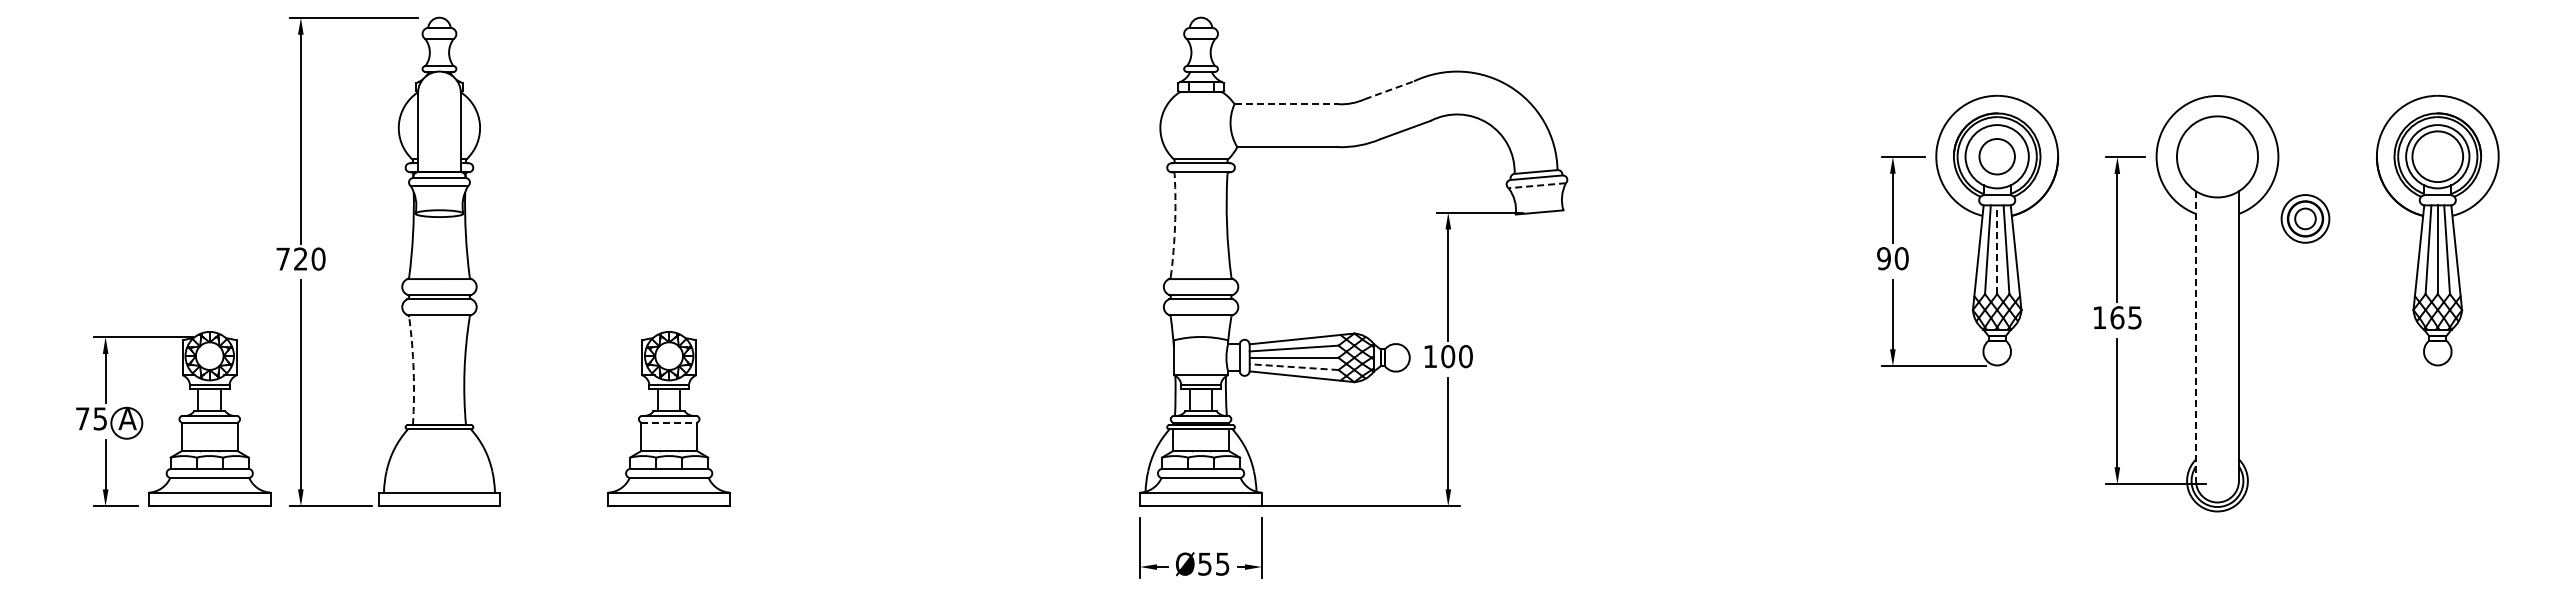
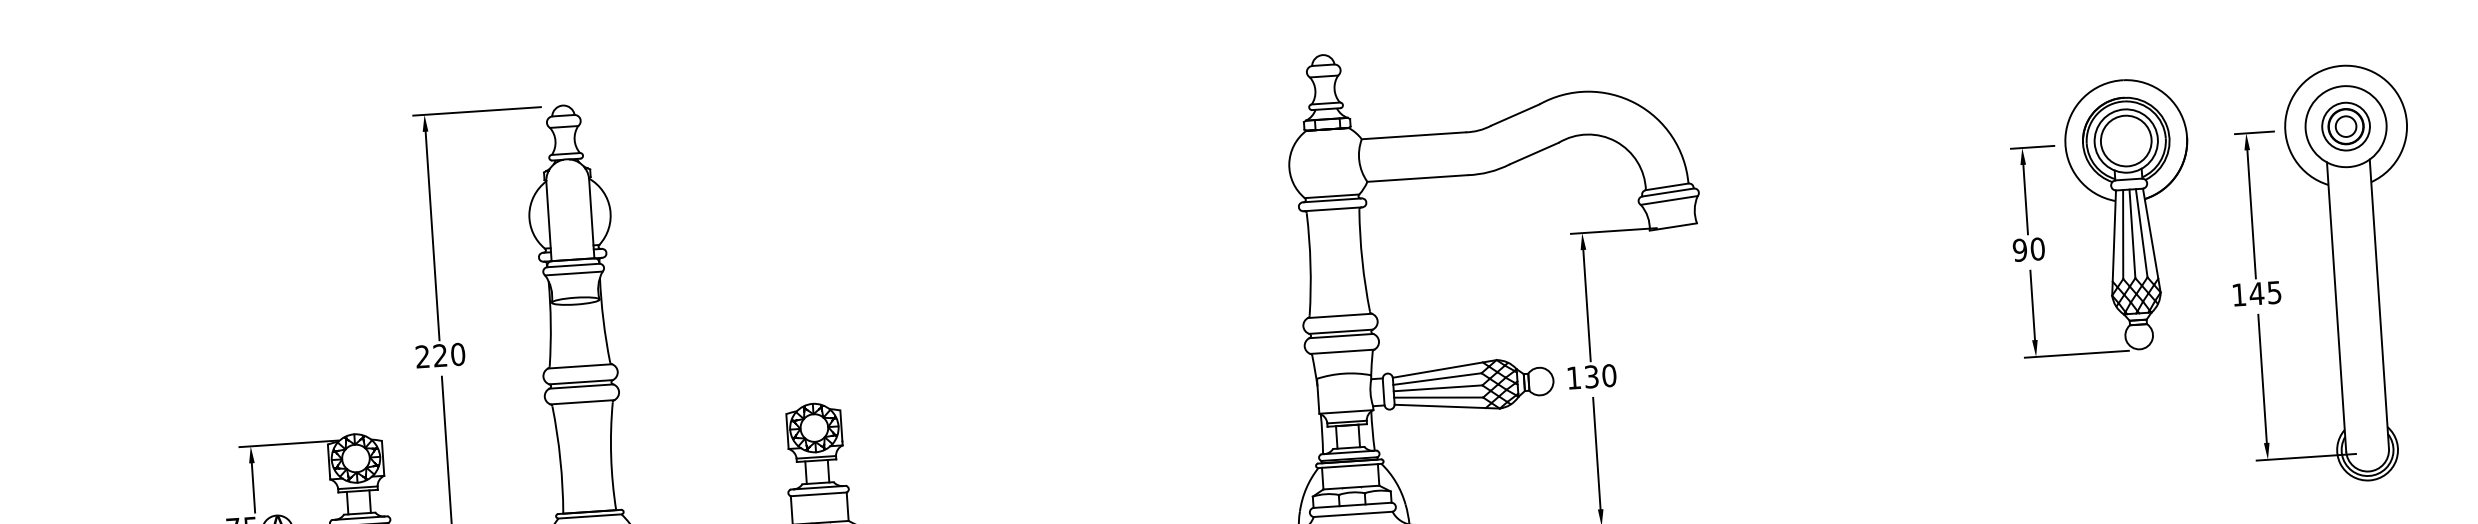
line: (1389, 90) -> (1515, 115), dashed -> solid
line: (1287, 104) -> (1414, 135), dashed -> solid
circle: (1996, 156) -> (2125, 140), size x1.43
line: (1537, 185) -> (1669, 200), dashed -> solid
part: (2305, 218) -> (2346, 126), moved
arc: (1175, 225) -> (1310, 264), dashed -> solid
line: (1997, 249) -> (2132, 233), dashed -> solid
text: (282, 258) -> (422, 356), 720 -> 220
text: (2117, 317) -> (2256, 293), 165 -> 145
line: (2196, 336) -> (2337, 307), dashed -> solid
text: (1448, 356) -> (1592, 376), 100 -> 130
line: (1293, 367) -> (1438, 398), dashed -> solid
arc: (413, 371) -> (560, 460), dashed -> solid
line: (669, 422) -> (819, 494), dashed -> solid

